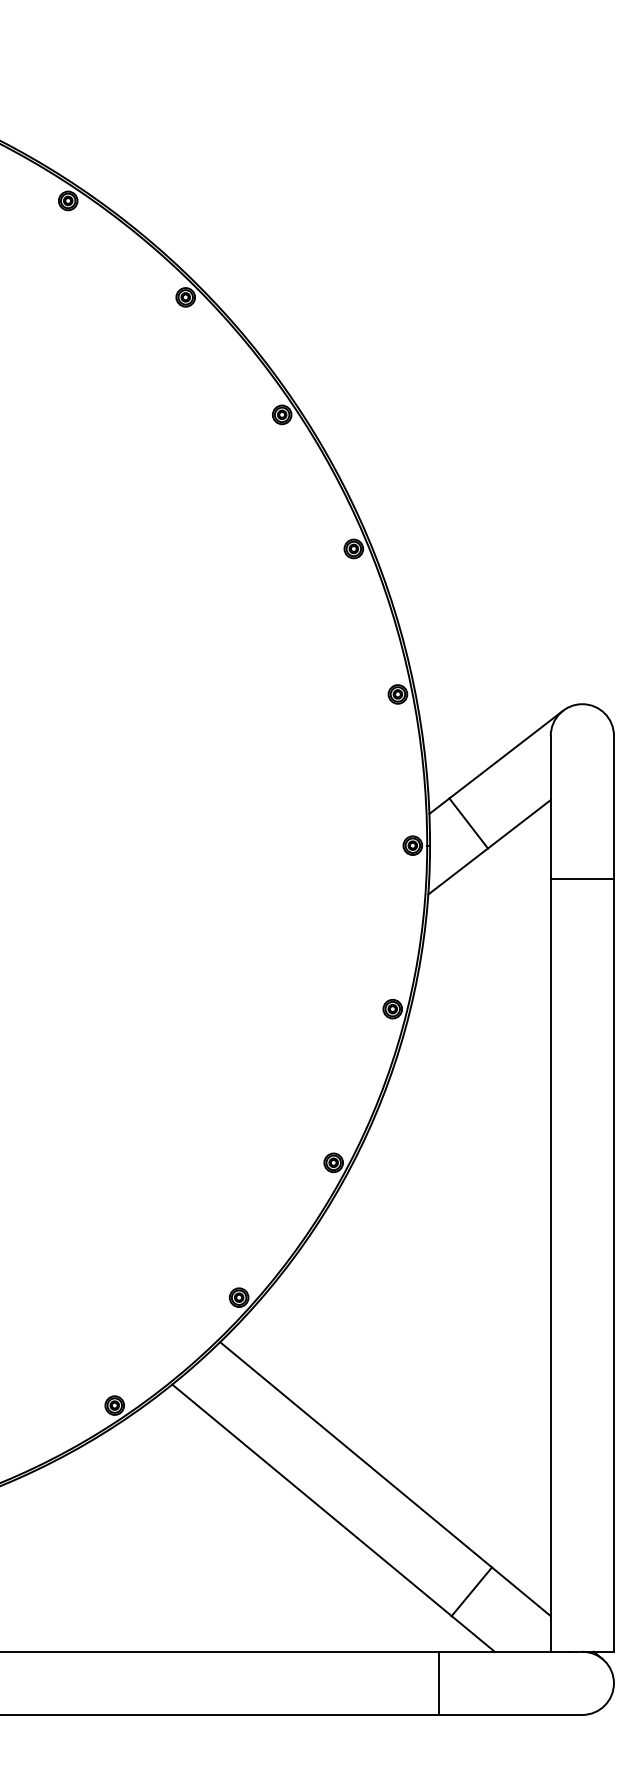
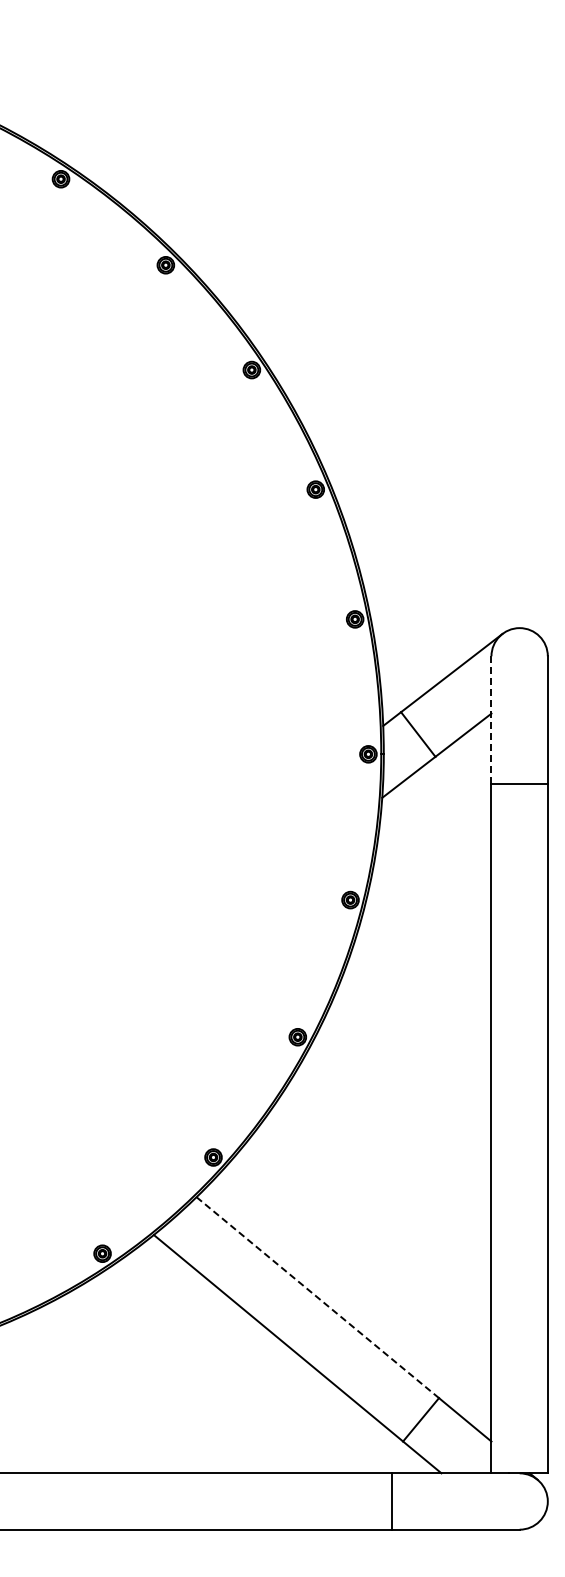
line: (550, 807) -> (491, 720), solid -> dashed
line: (356, 1454) -> (318, 1297), solid -> dashed

